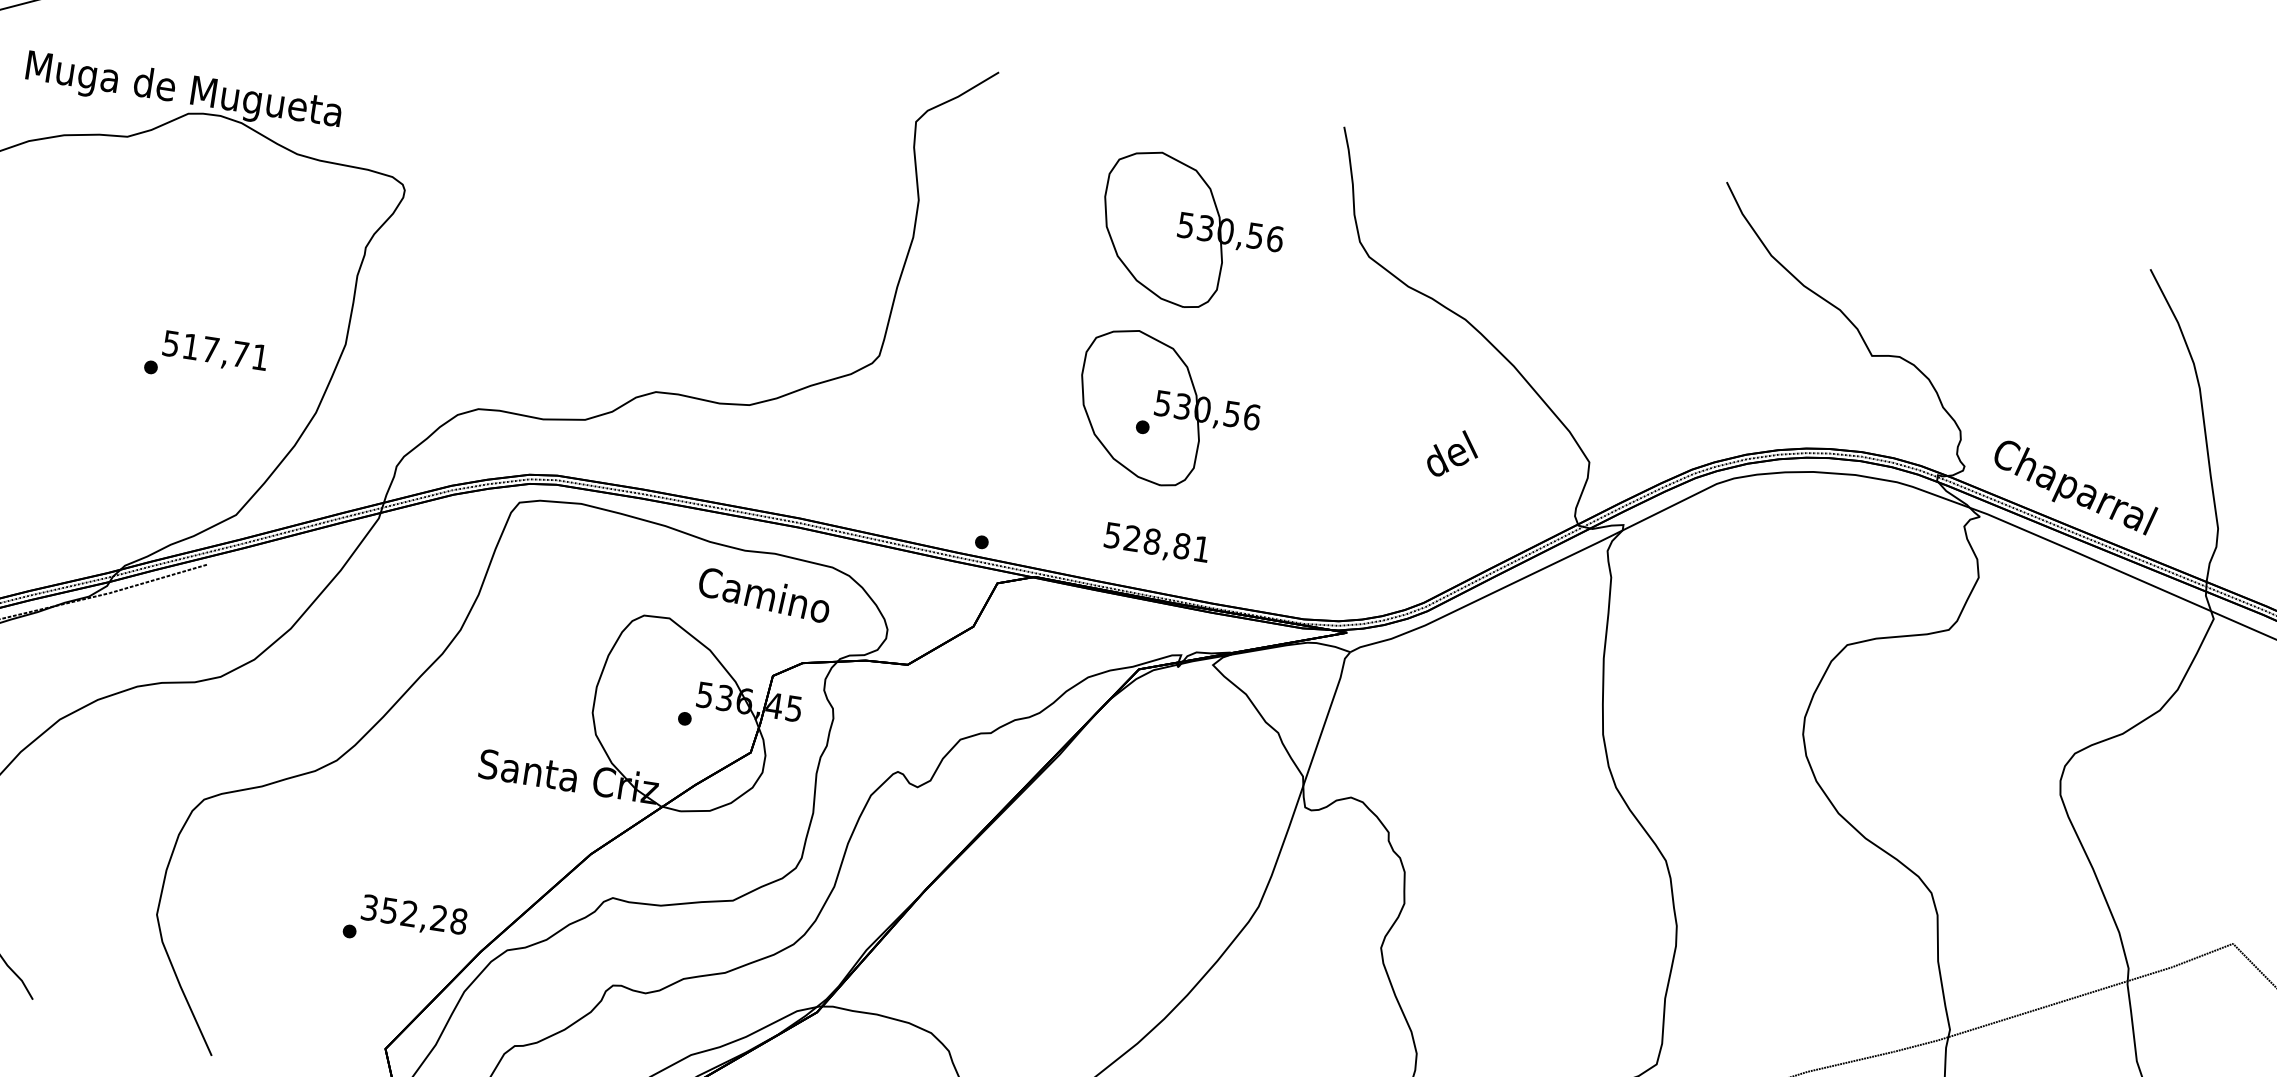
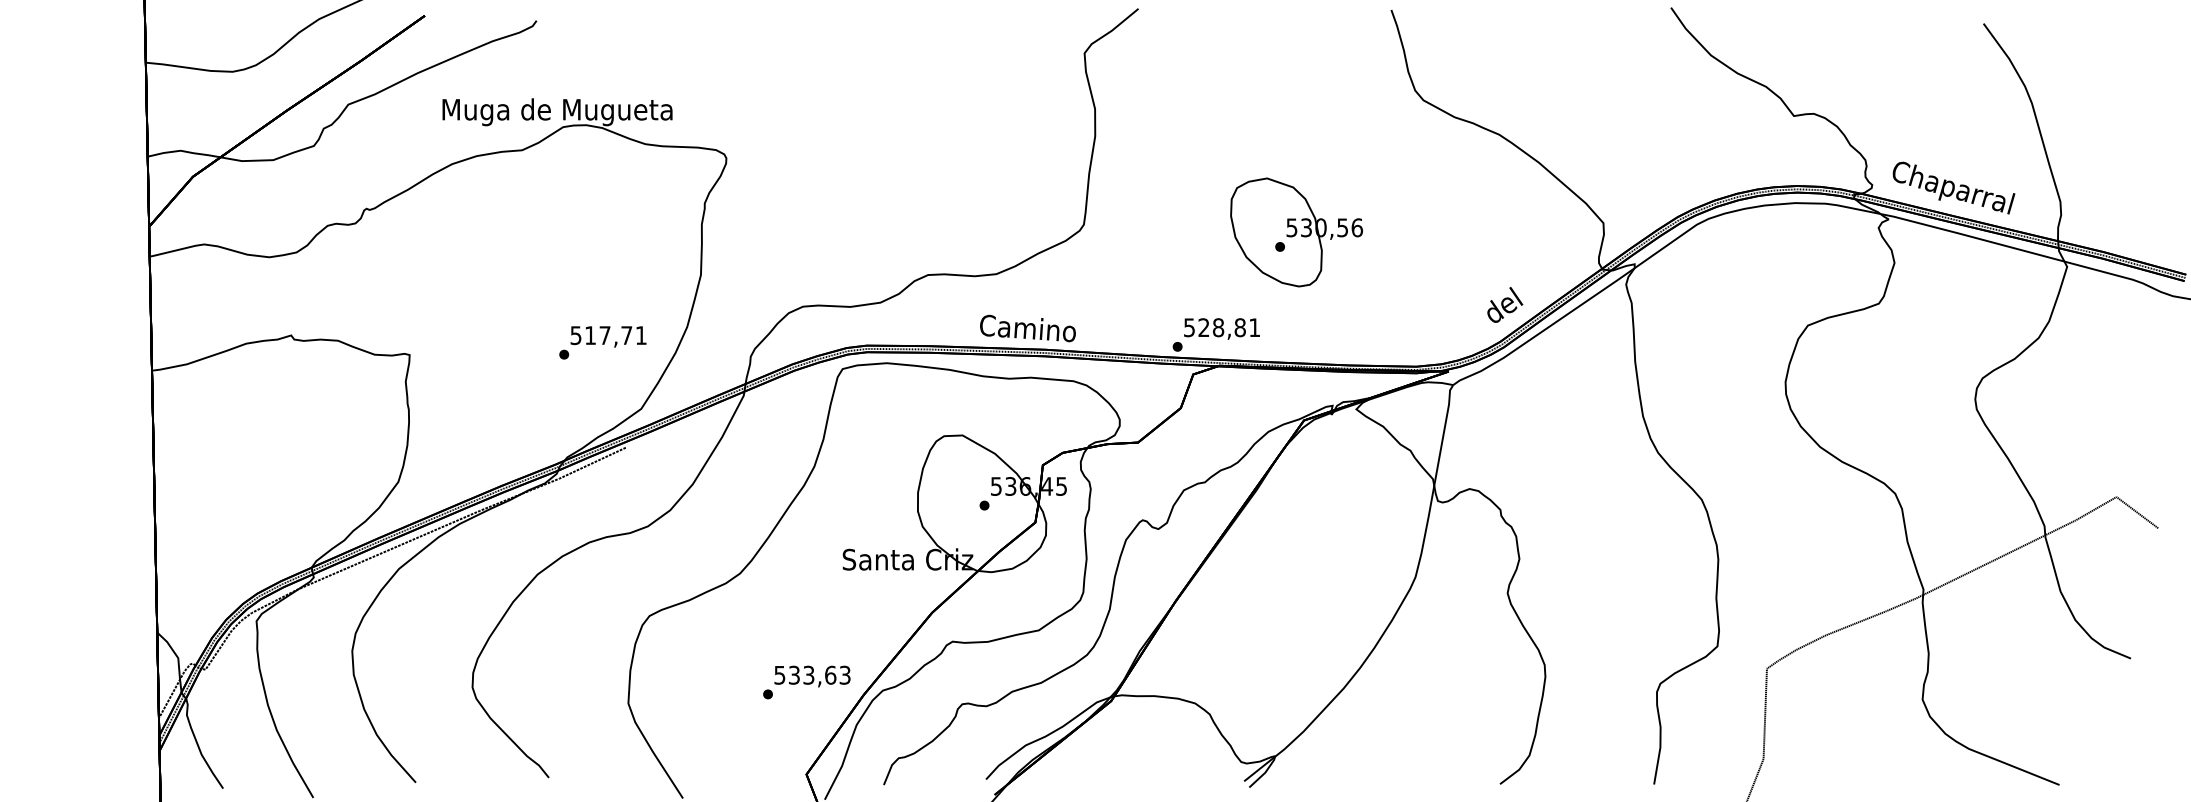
part: (1191, 232) -> (1293, 102), removed
text: (205, 358) -> (602, 342), moved
text: (1453, 453) -> (1505, 304), moved
text: (1156, 543) -> (1221, 328), moved
text: (763, 595) -> (1027, 328), moved
text: (414, 913) -> (812, 674), 352,28 -> 533,63

